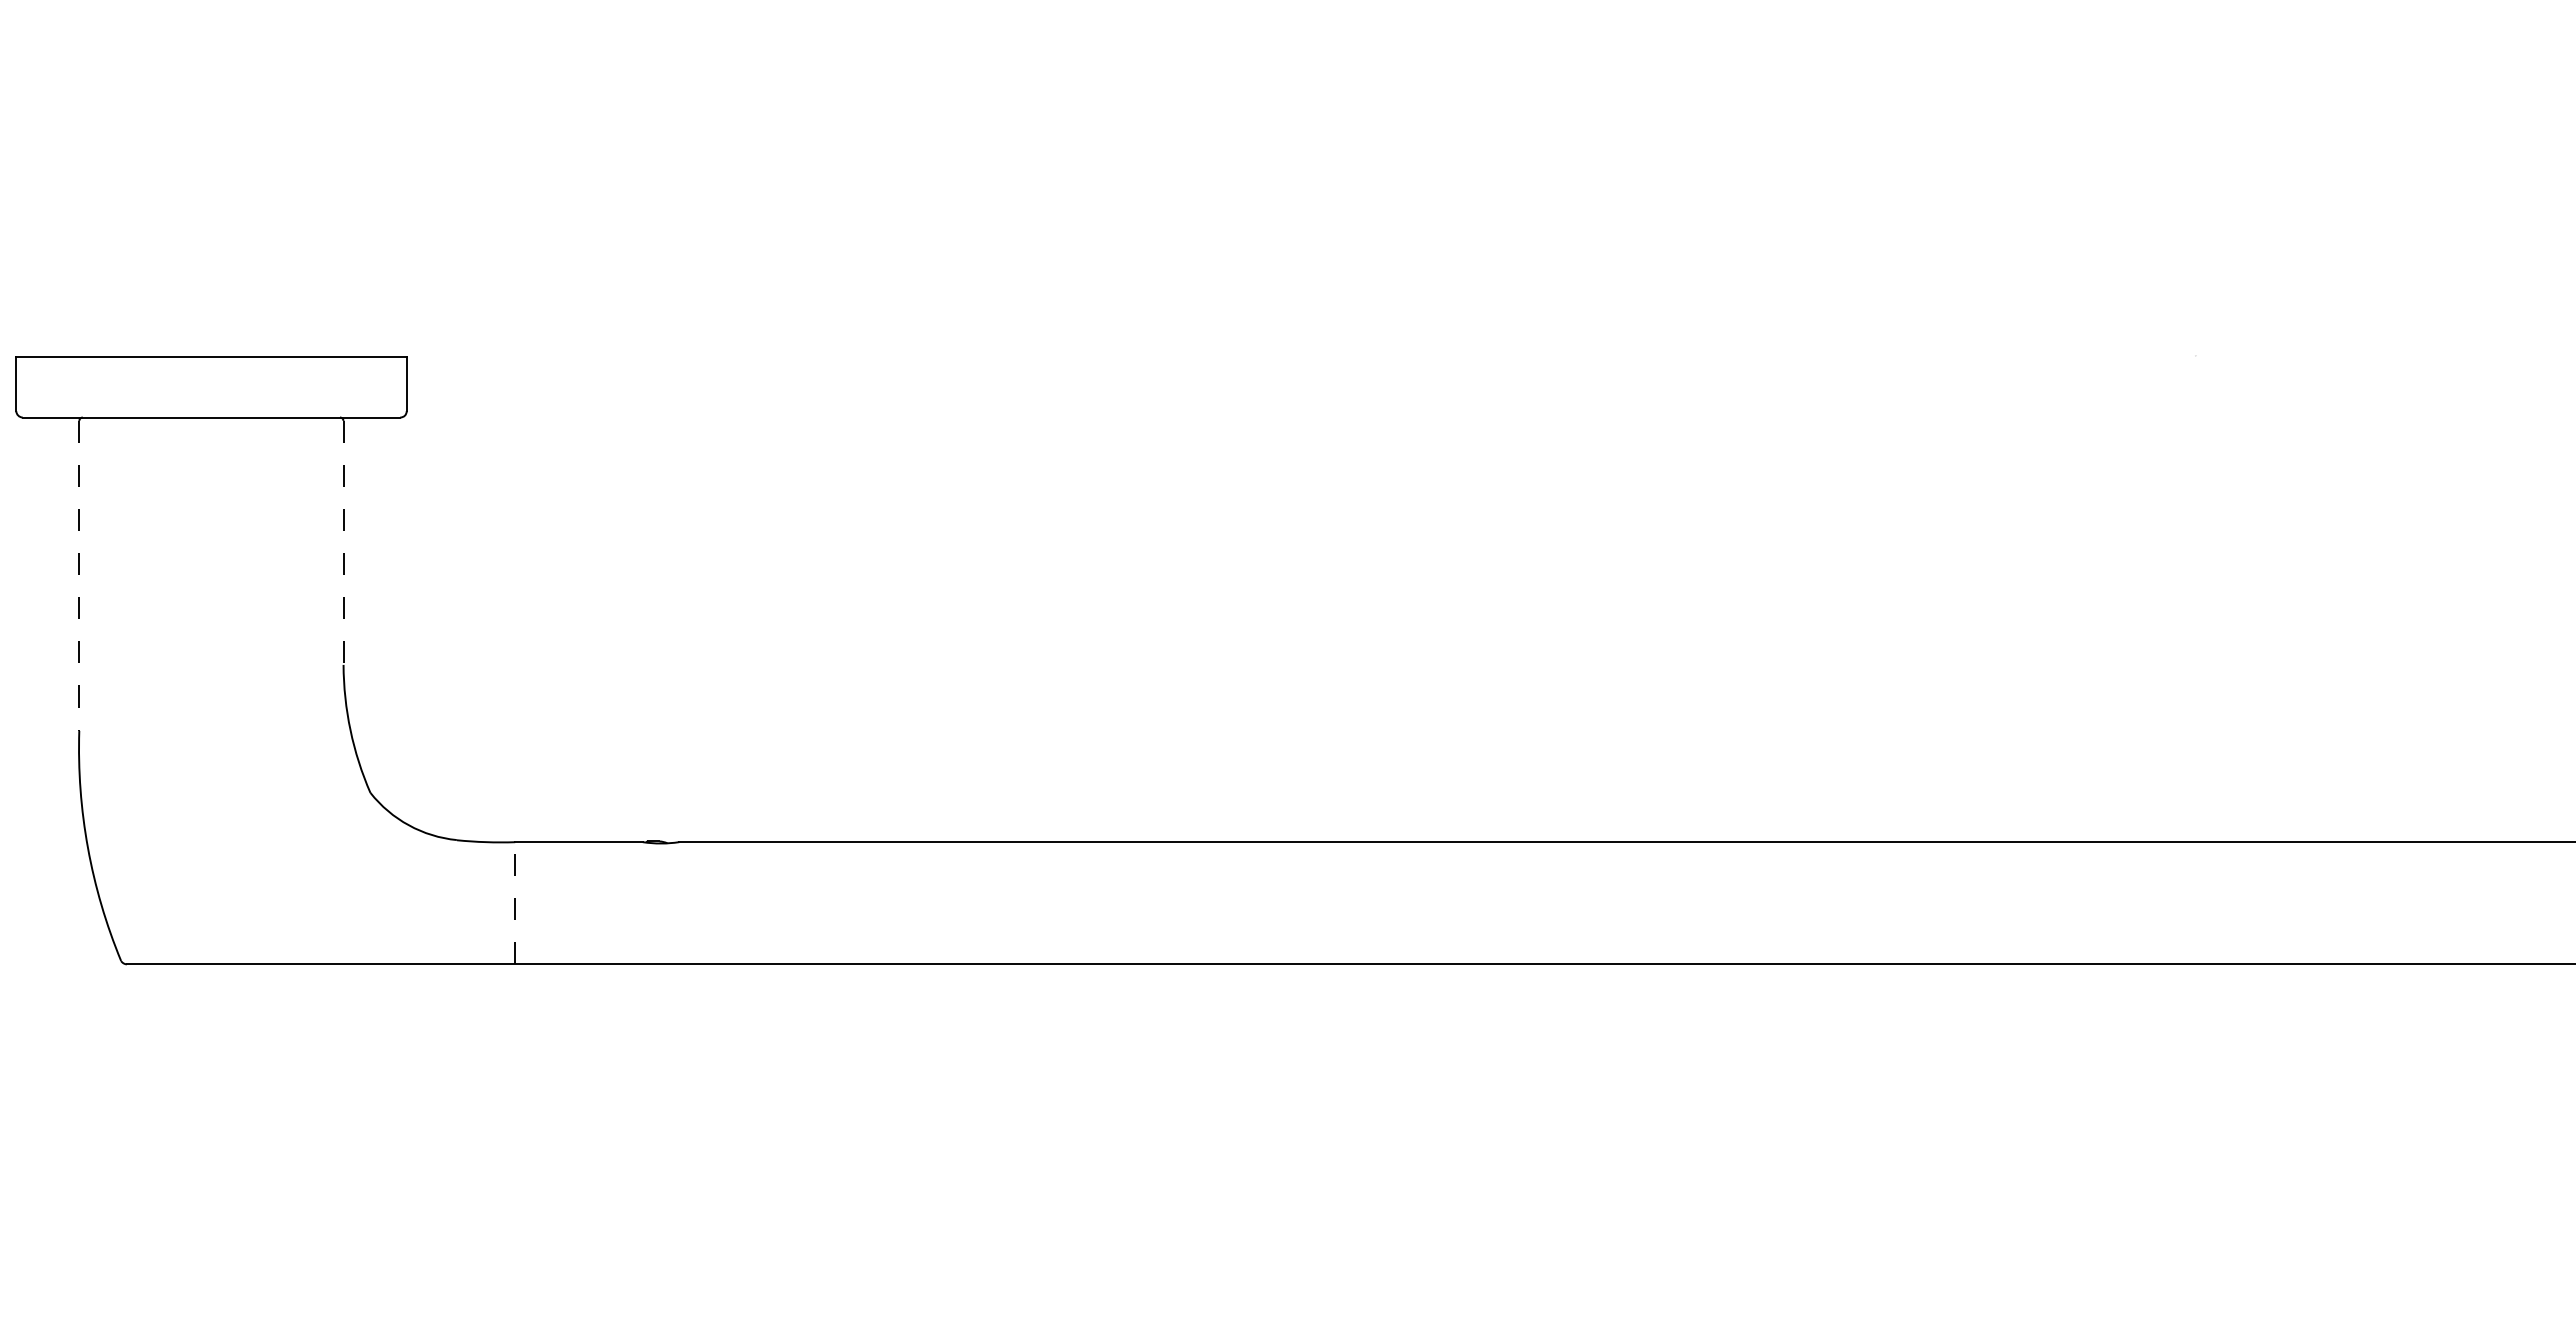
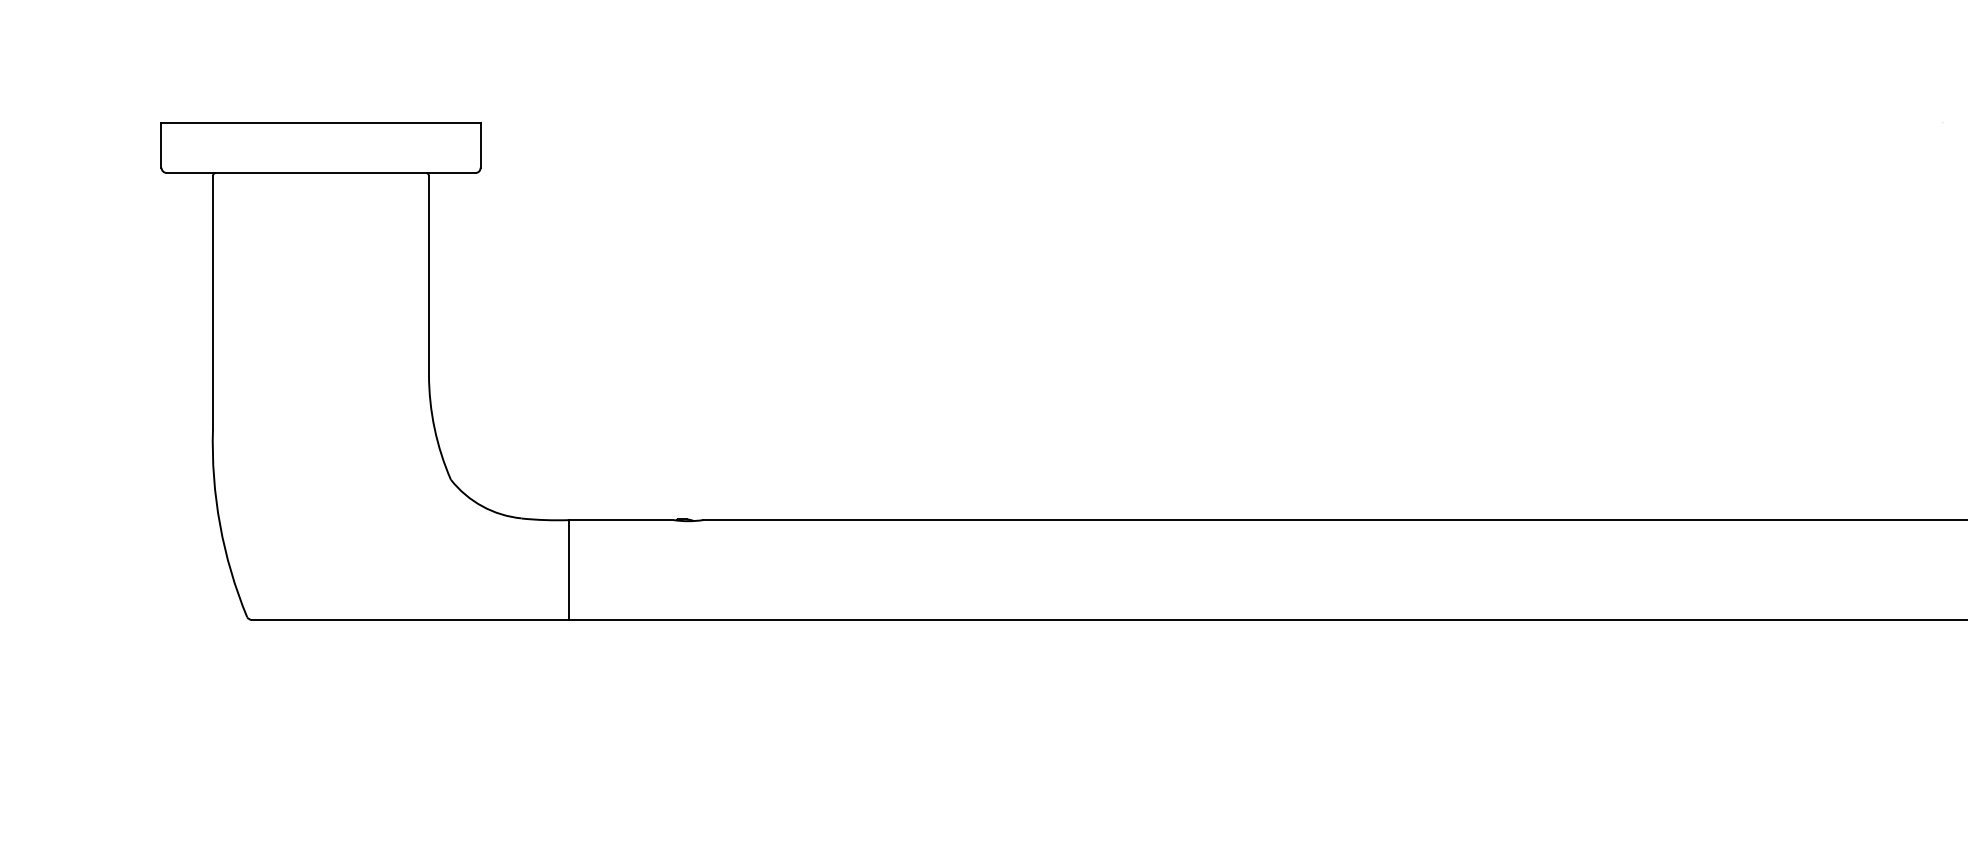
line: (343, 543) -> (428, 275), dashed -> solid
line: (79, 575) -> (213, 302), dashed -> solid
line: (515, 902) -> (569, 569), dashed -> solid

